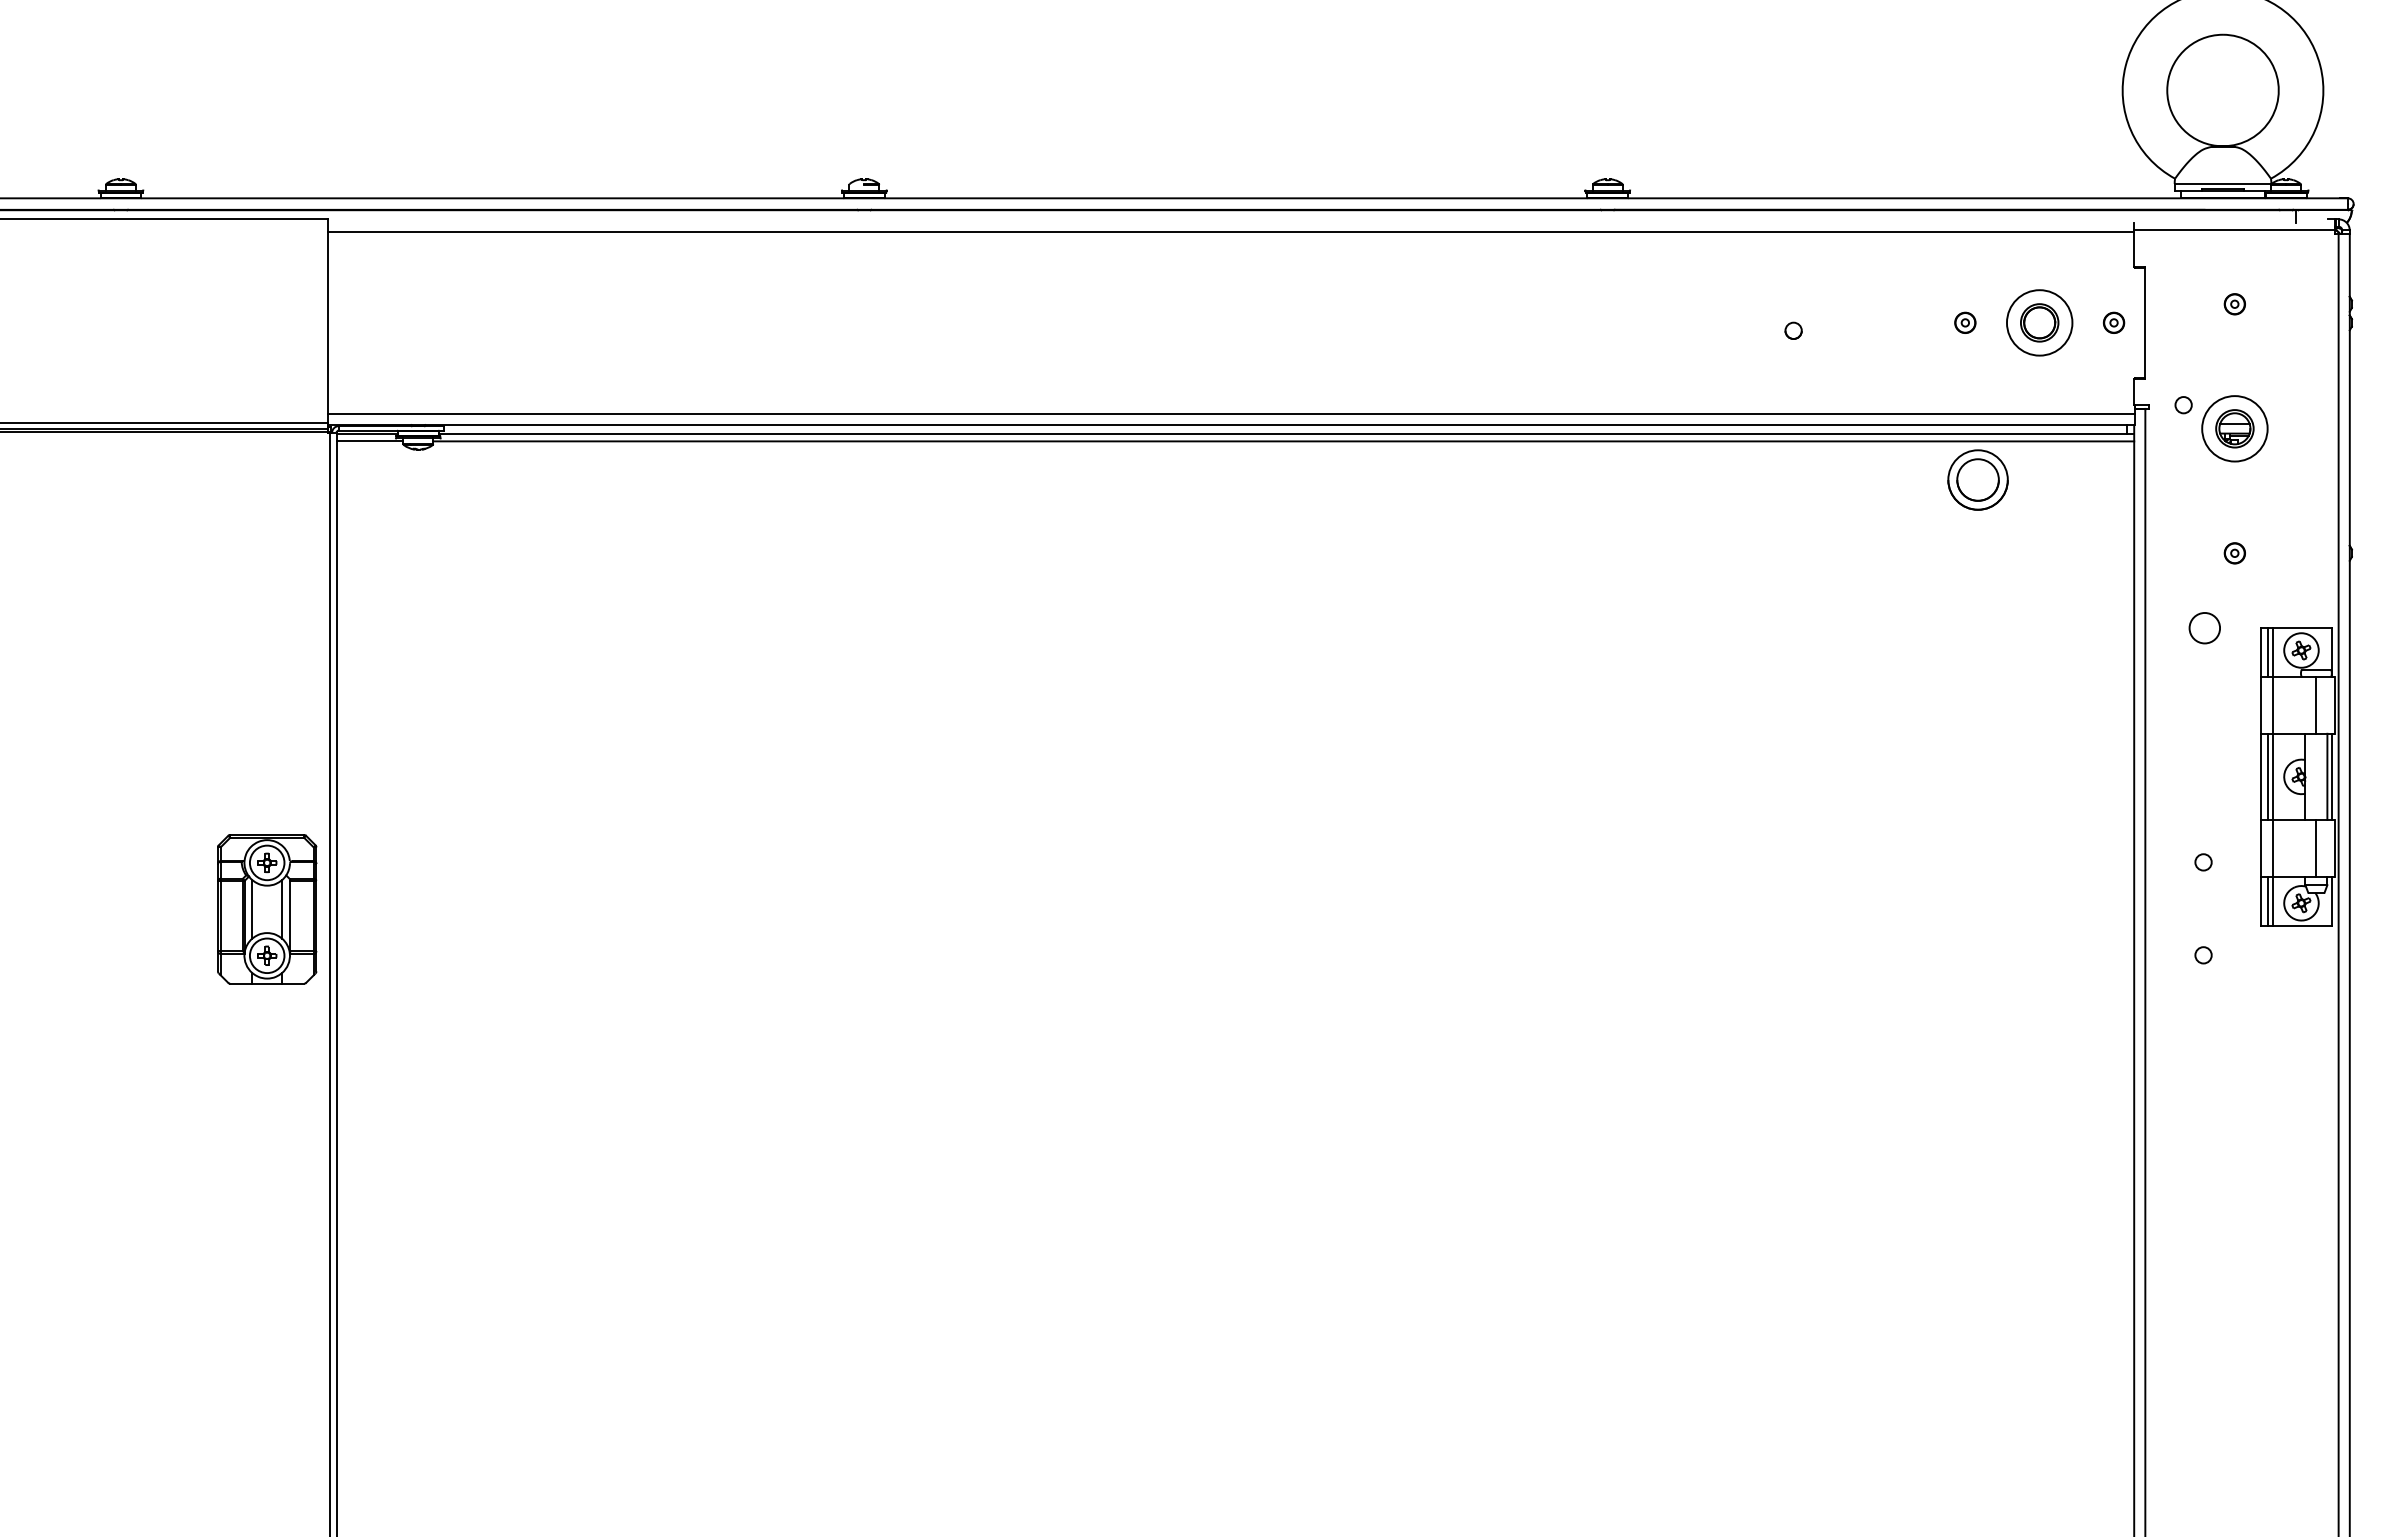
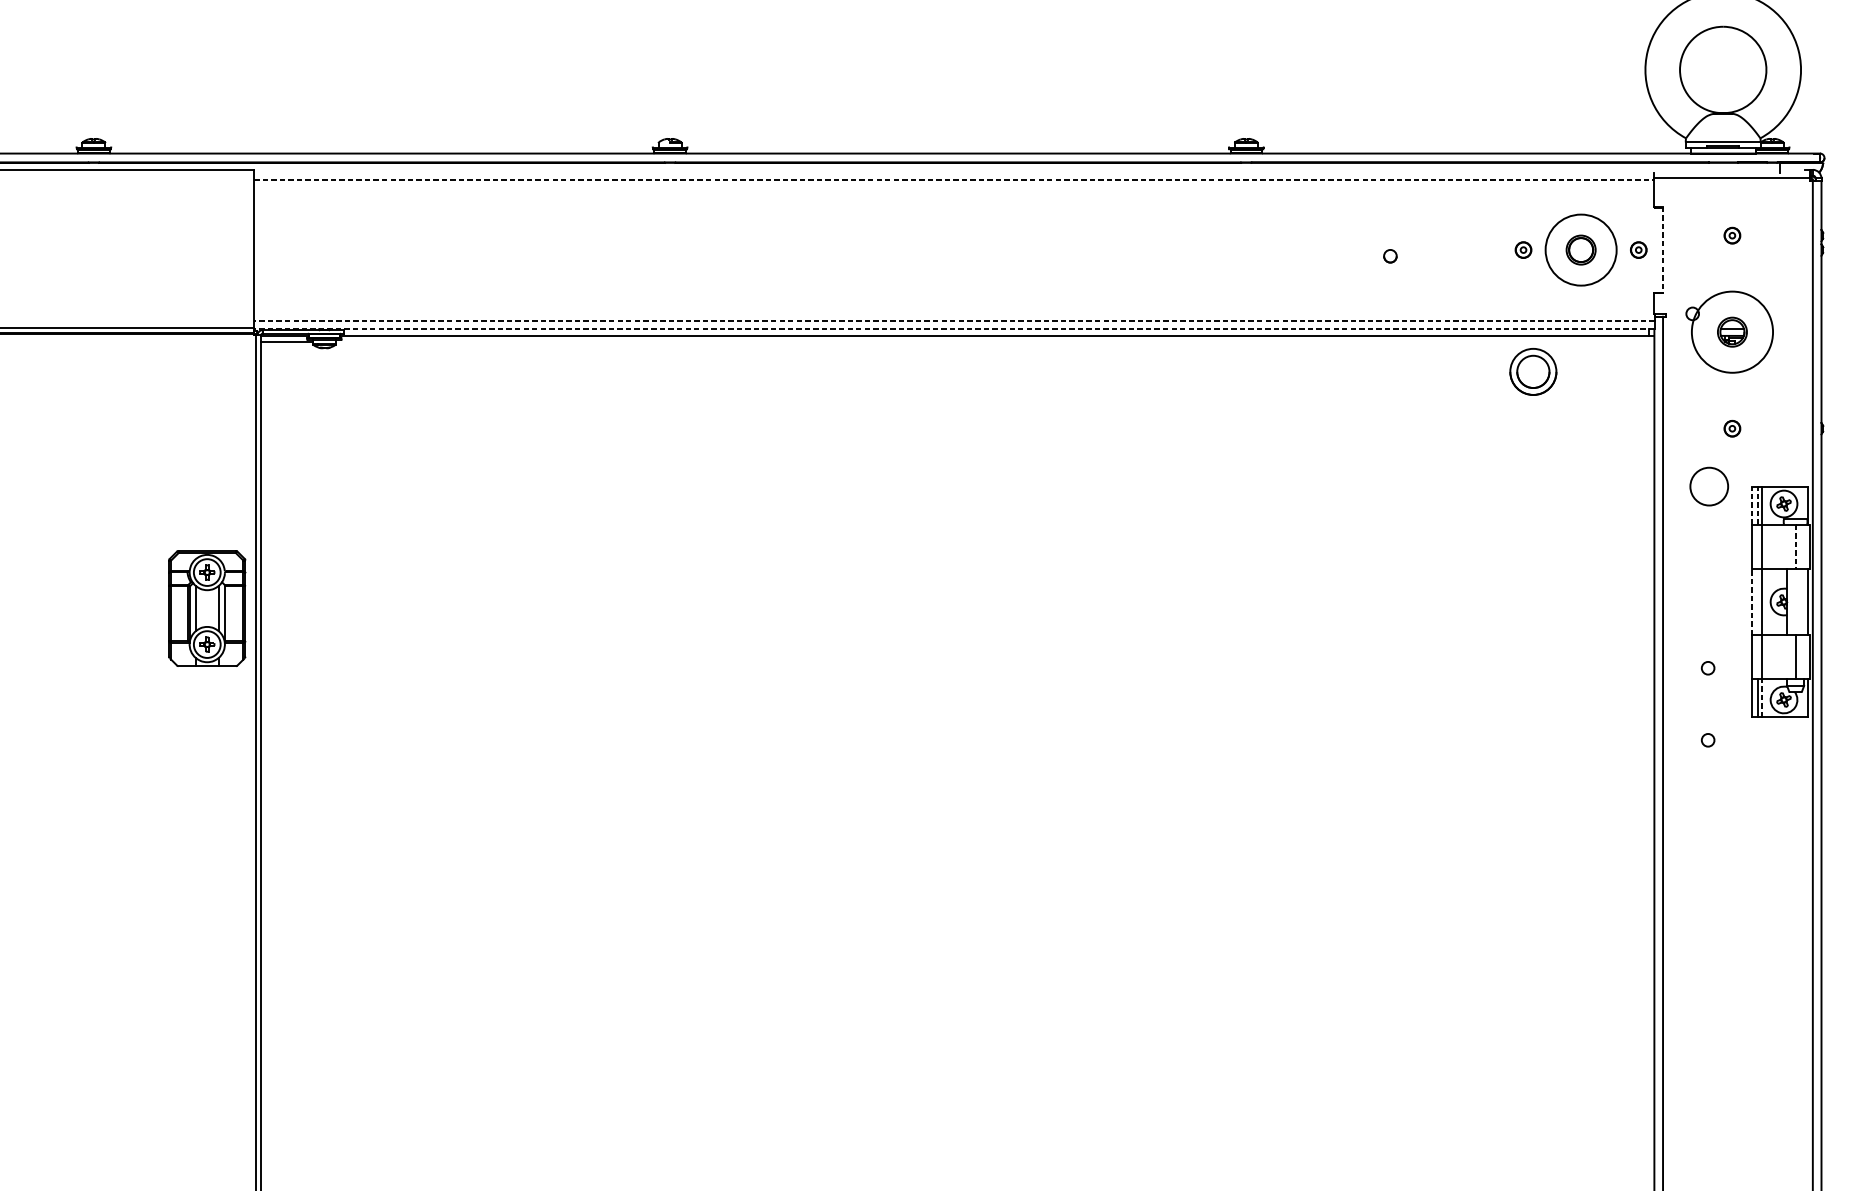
line: (1231, 231) -> (954, 179), solid -> dashed
circle: (2039, 322) -> (1580, 249), size x1.4
line: (2145, 322) -> (1663, 249), solid -> dashed
line: (1230, 413) -> (953, 320), solid -> dashed
line: (1230, 425) -> (953, 329), solid -> dashed
circle: (2234, 428) -> (1732, 331), size x1.6
line: (1283, 441) -> (995, 342), removed
circle: (2204, 628) -> (1708, 486), size x1.6
line: (2260, 652) -> (1752, 505), solid -> dashed
line: (2268, 652) -> (1758, 505), solid -> dashed
line: (2316, 705) -> (1795, 546), solid -> dashed
line: (2260, 776) -> (1752, 601), solid -> dashed
line: (2268, 776) -> (1758, 601), removed
line: (2327, 776) -> (1804, 601), removed
line: (2272, 900) -> (1761, 697), solid -> dashed
part: (267, 909) -> (207, 608), moved

